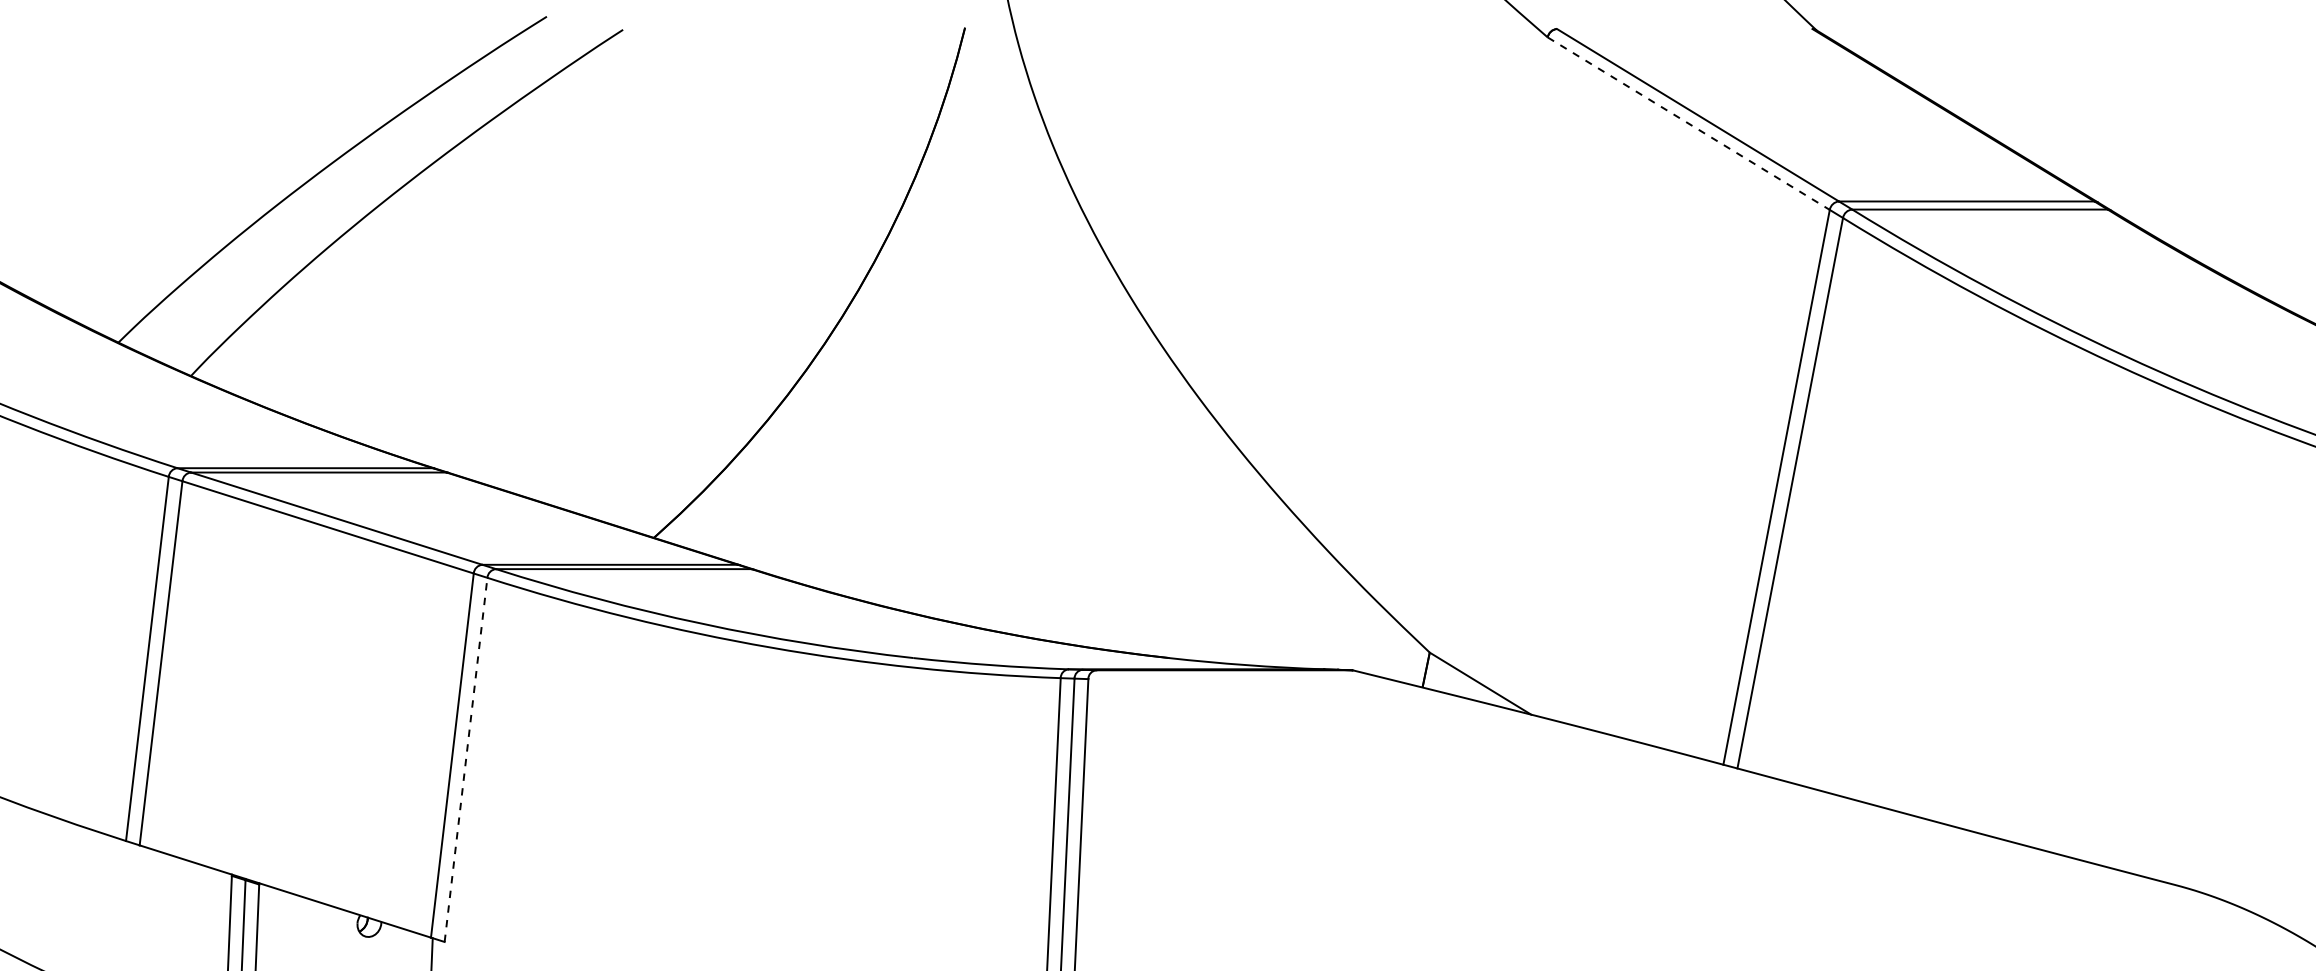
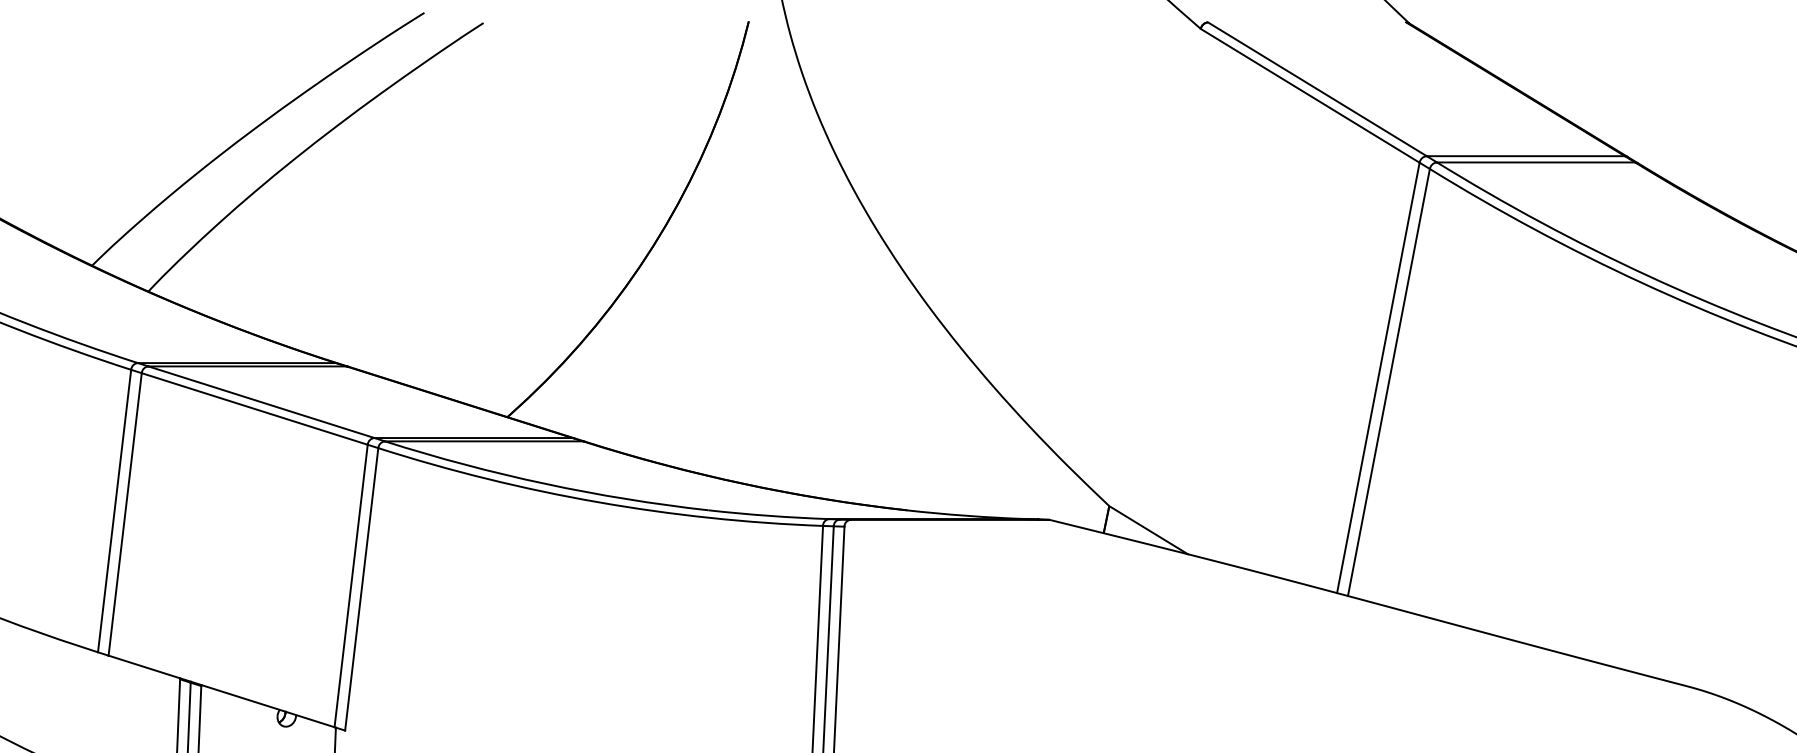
line: (1689, 123) -> (1310, 95), dashed -> solid
line: (466, 759) -> (362, 589), dashed -> solid

